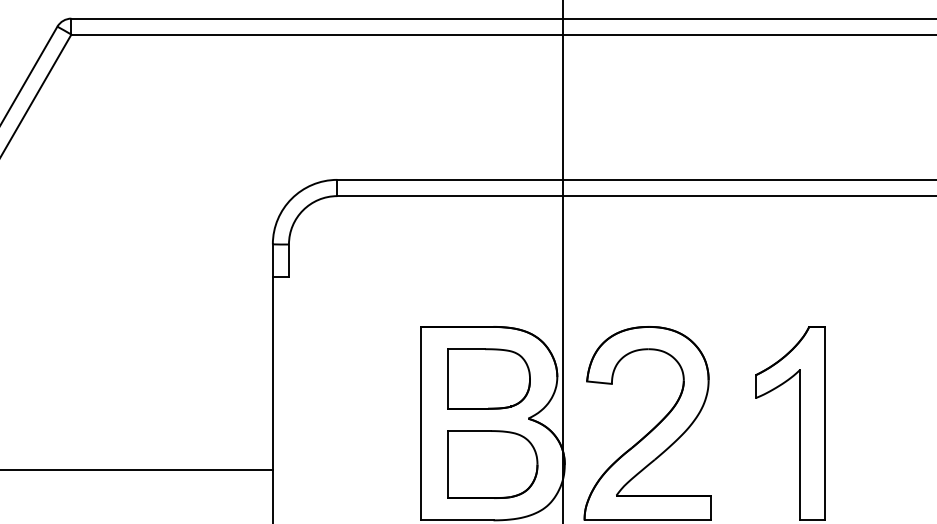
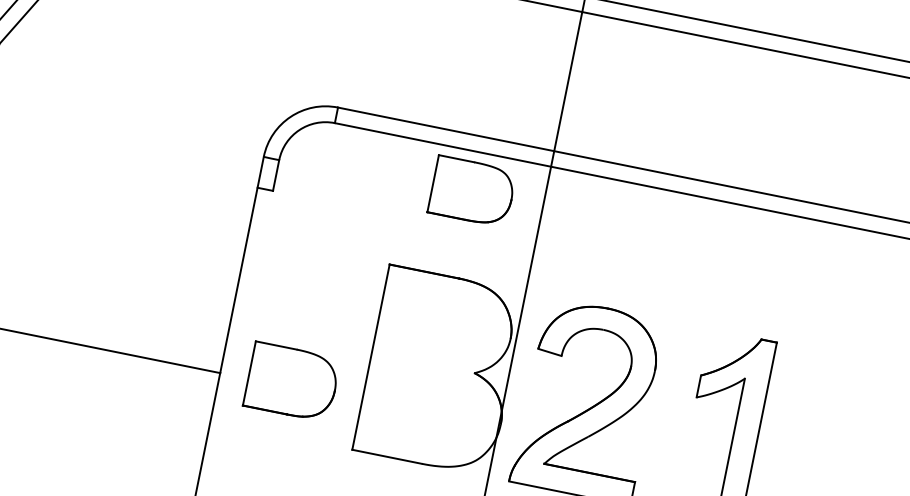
part: (488, 378) -> (471, 190), moved
part: (492, 464) -> (291, 381), moved

